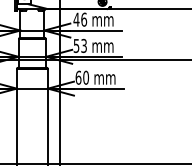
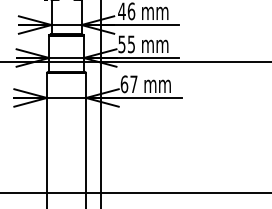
text: (84, 45) -> (131, 43), 53 -> 55
text: (85, 77) -> (133, 84), 60 -> 67

